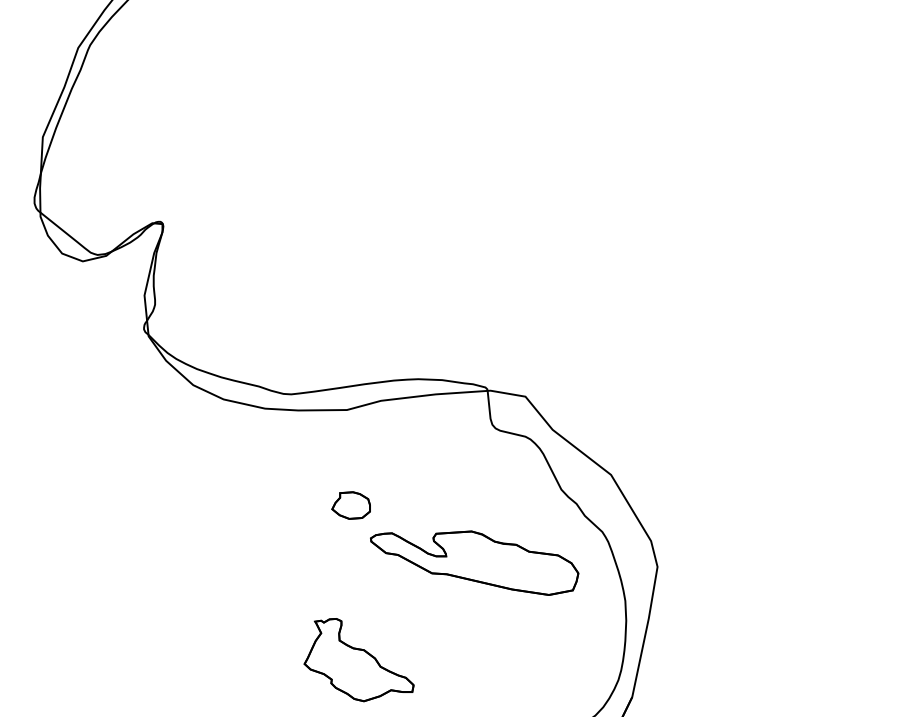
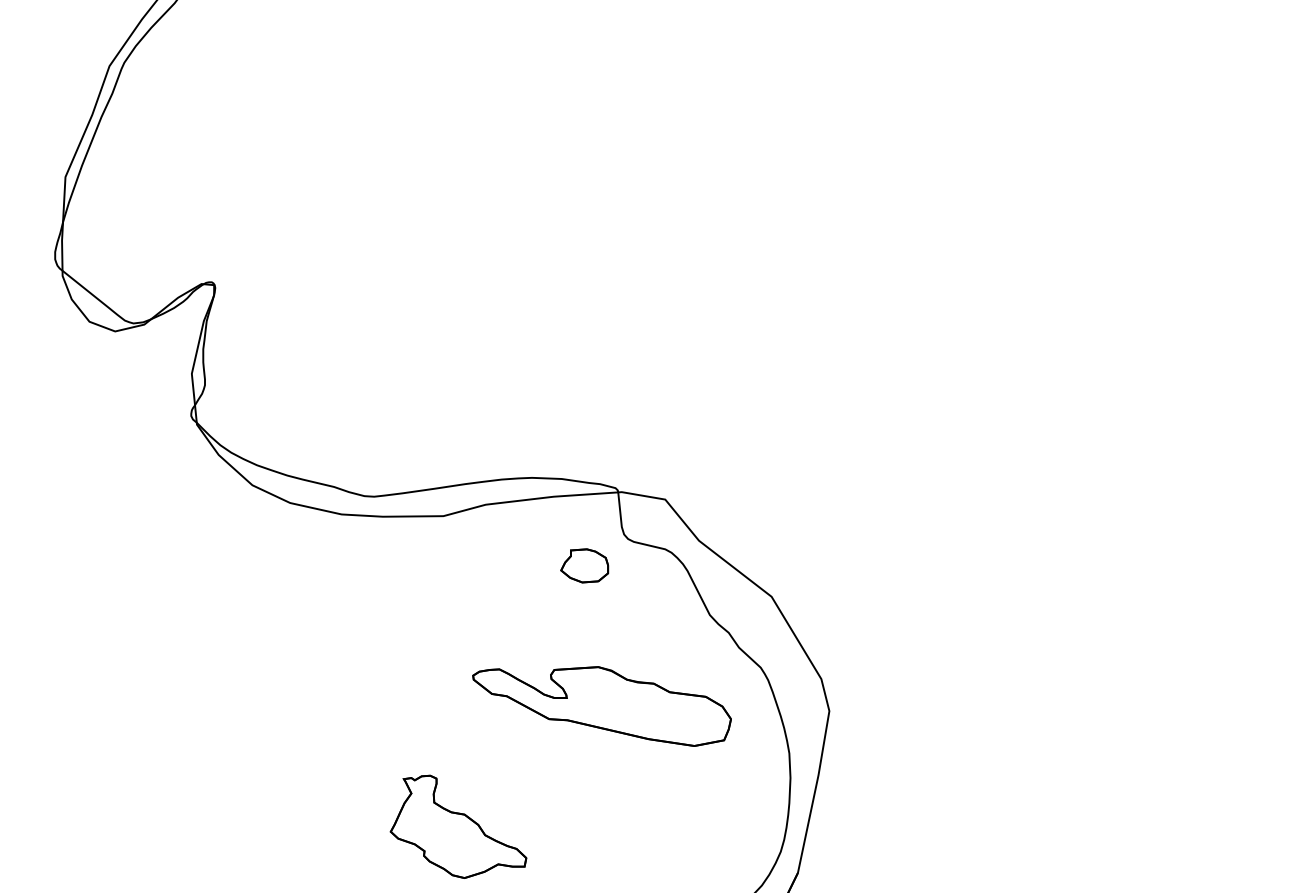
part: (351, 505) -> (584, 565), moved

